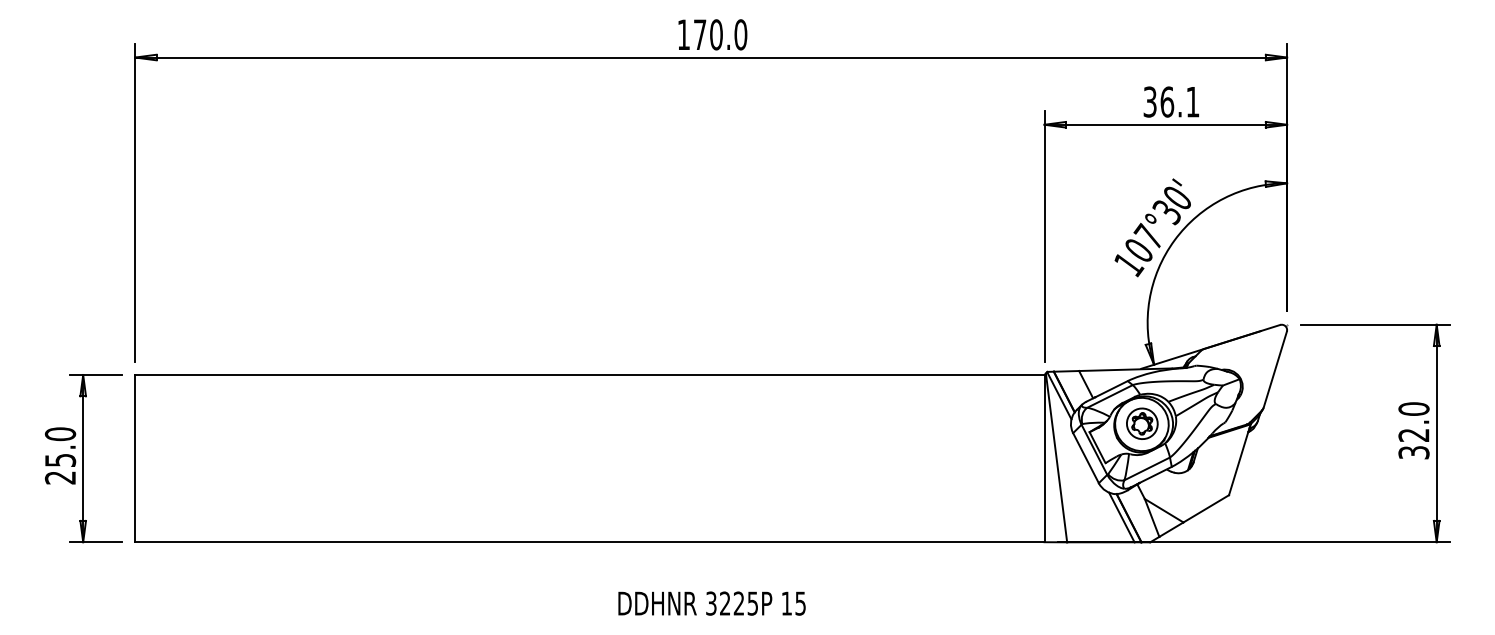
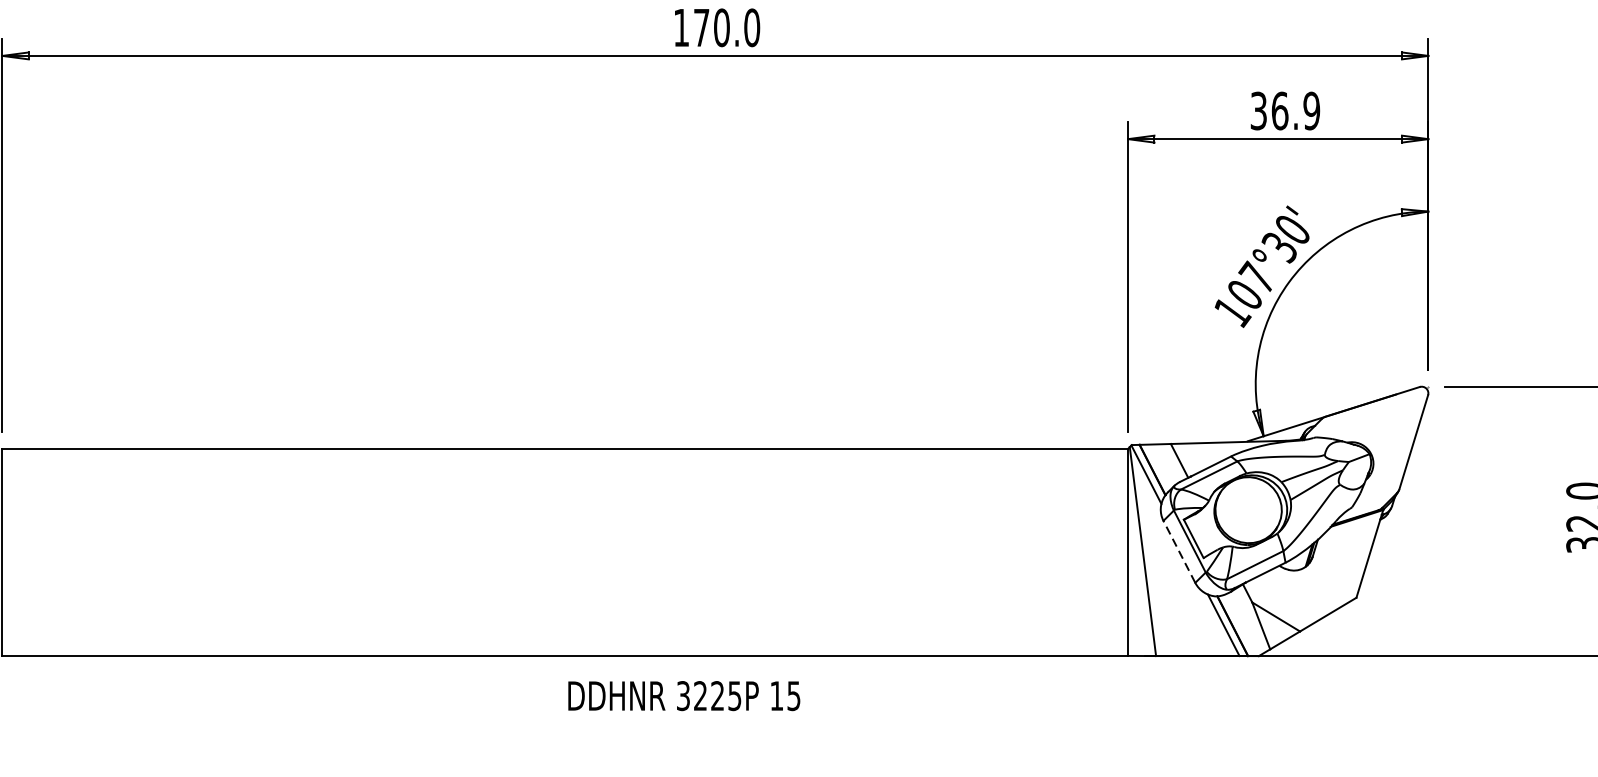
text: (1192, 101) -> (1311, 110), 36.1 -> 36.9
part: (1142, 423) -> (1249, 508), removed
line: (1085, 457) -> (1178, 551), solid -> dashed
text: (711, 603) -> (683, 695), moved

